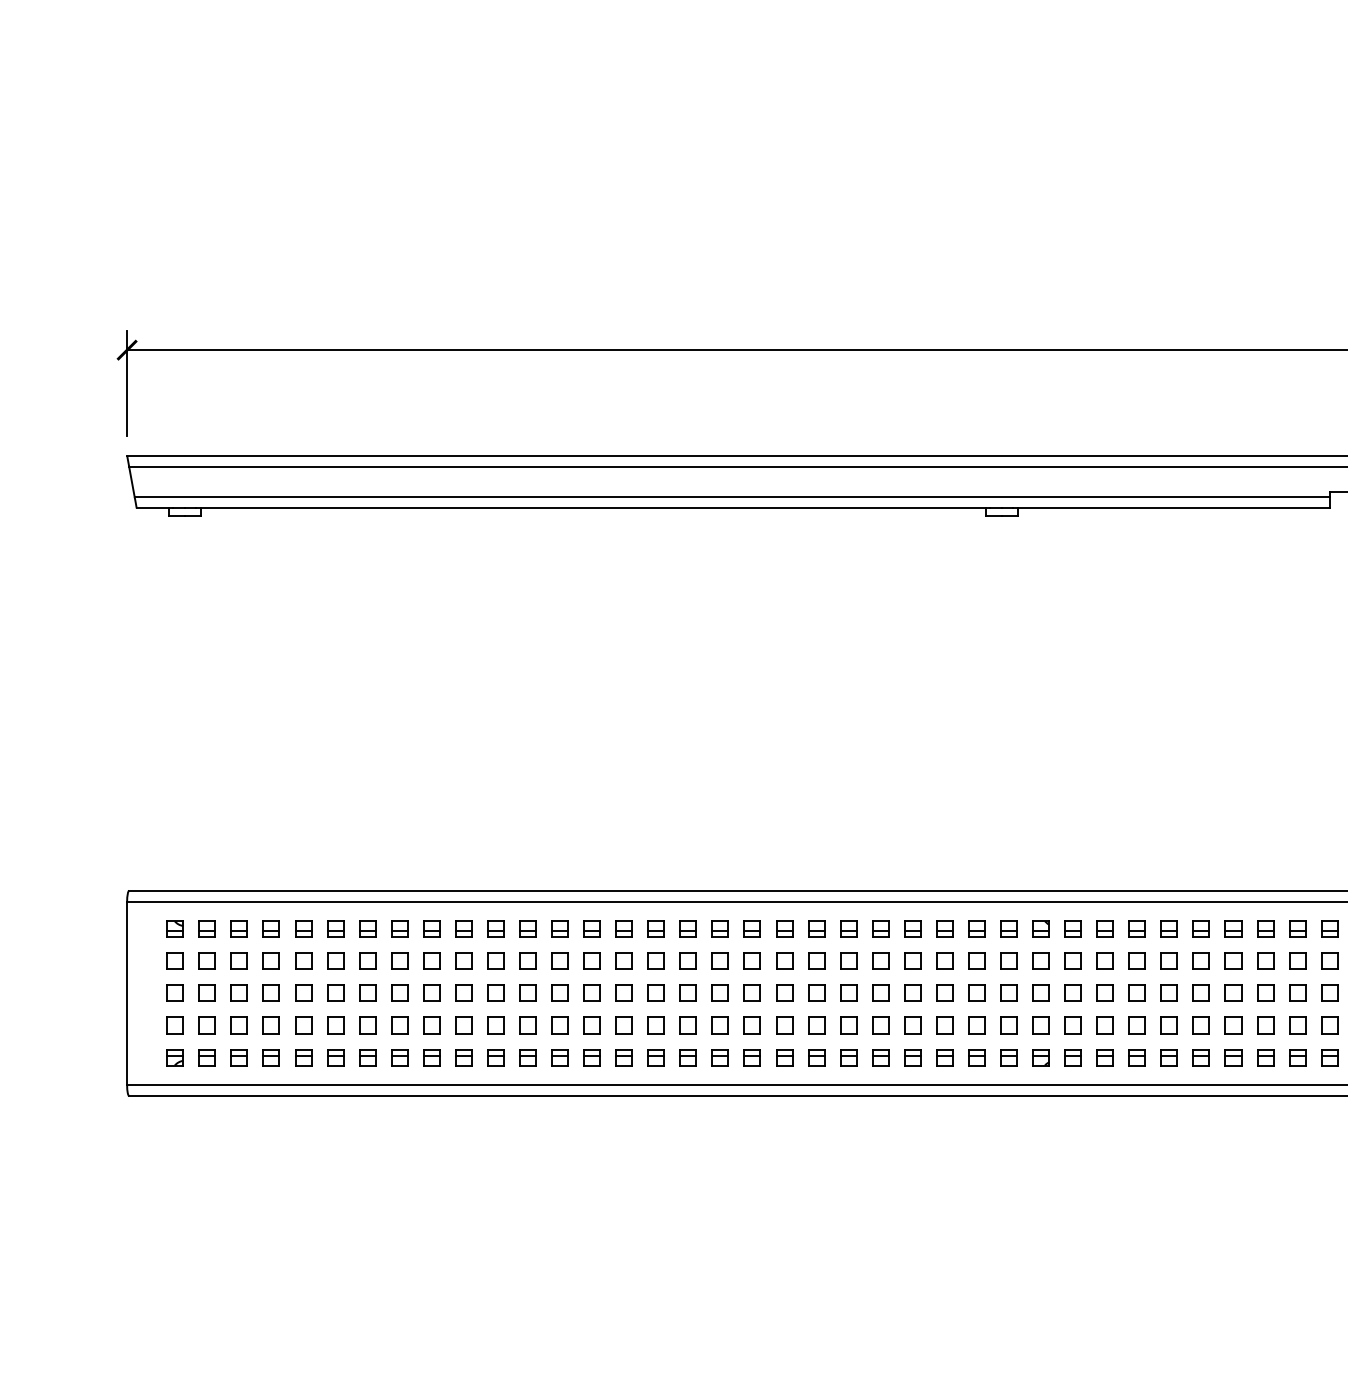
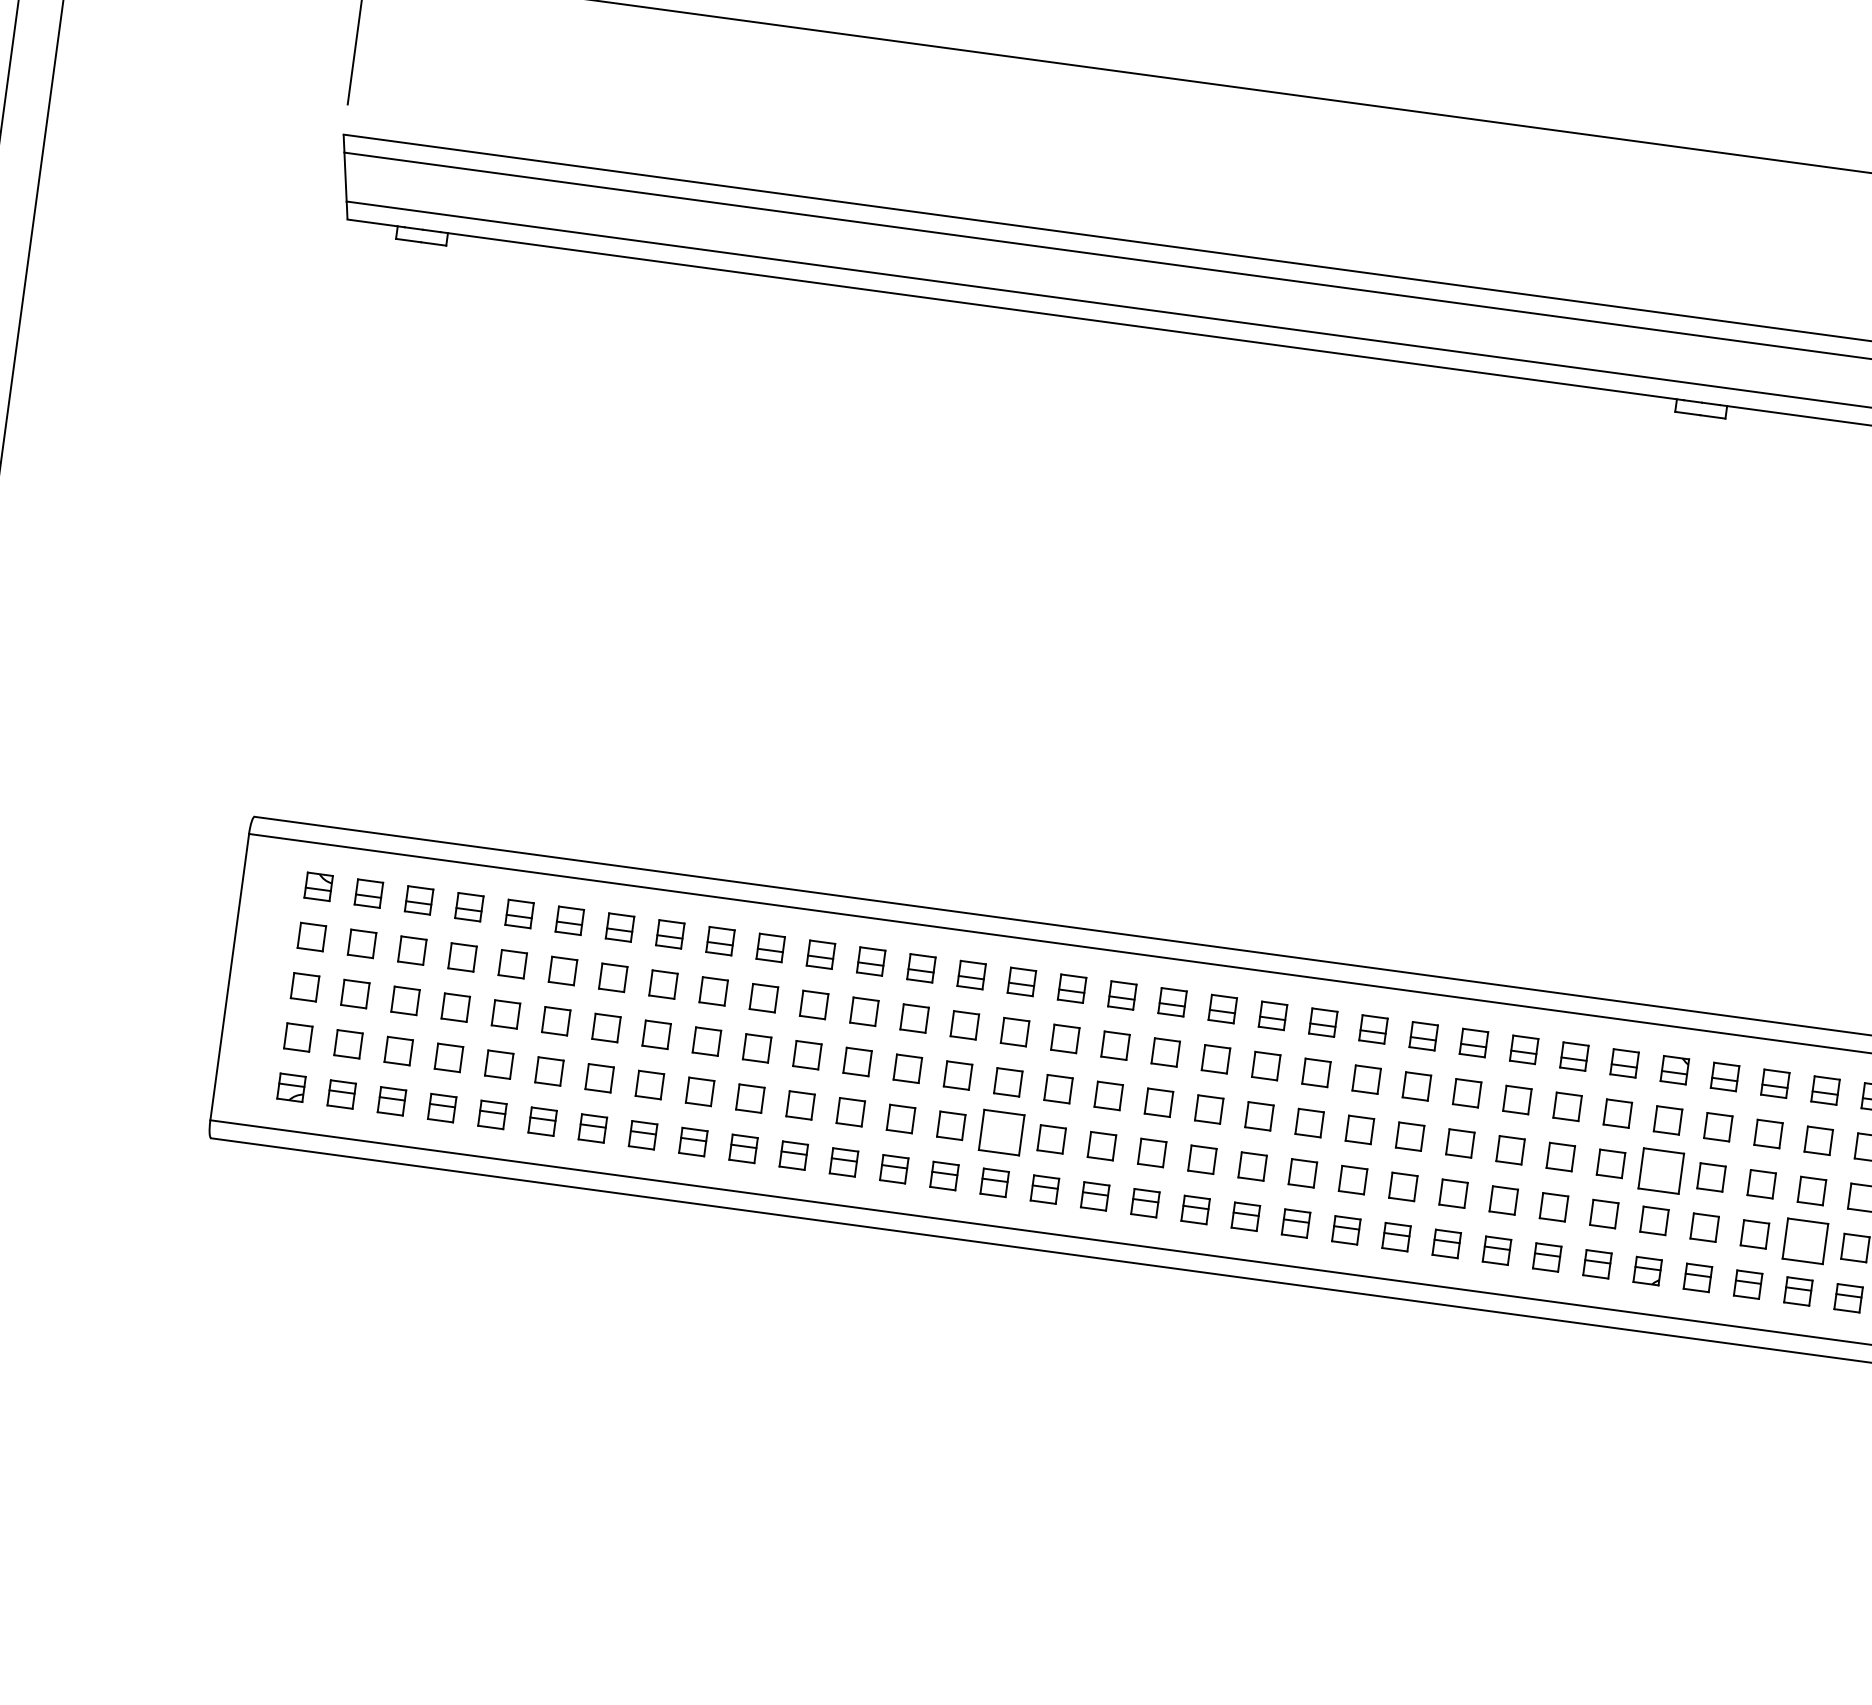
part: (1040, 992) -> (1660, 1169), size x1.6
part: (623, 1025) -> (1000, 1132), size x1.6
part: (1136, 1025) -> (1803, 1241), size x1.6

